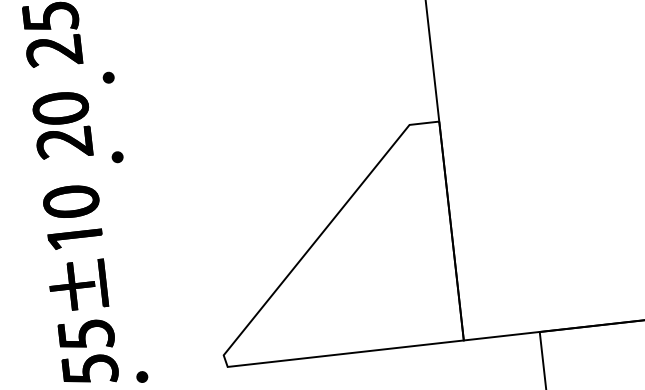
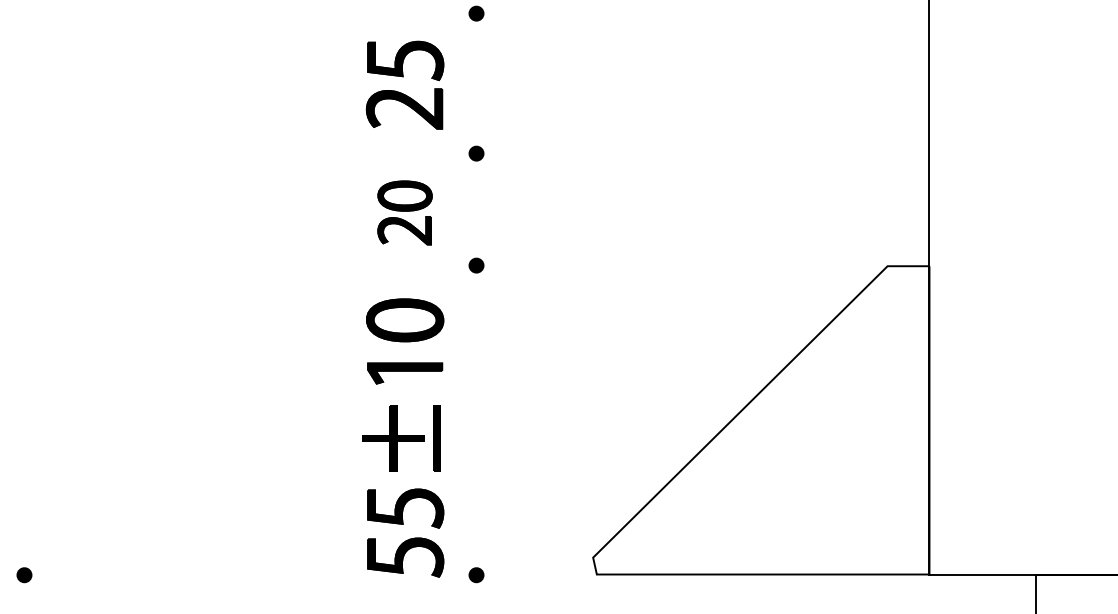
part: (62, 125) -> (404, 212), size x0.7

